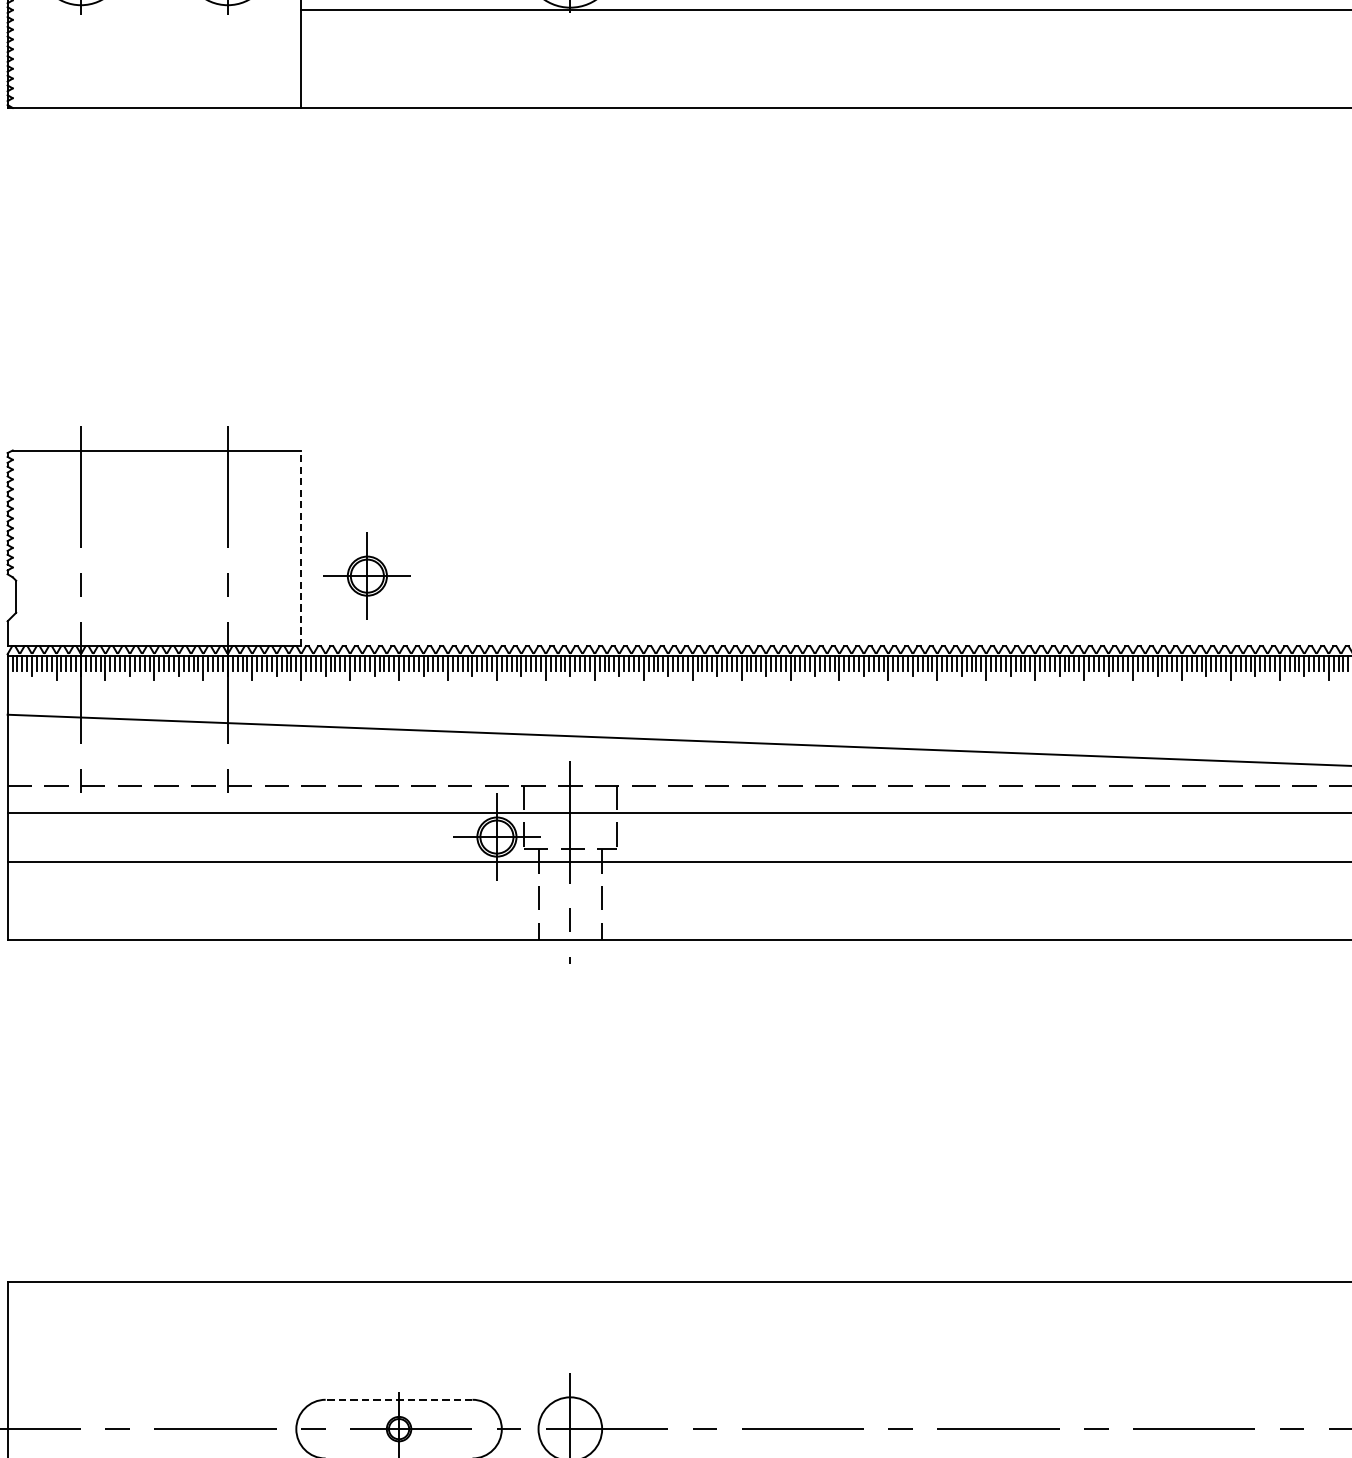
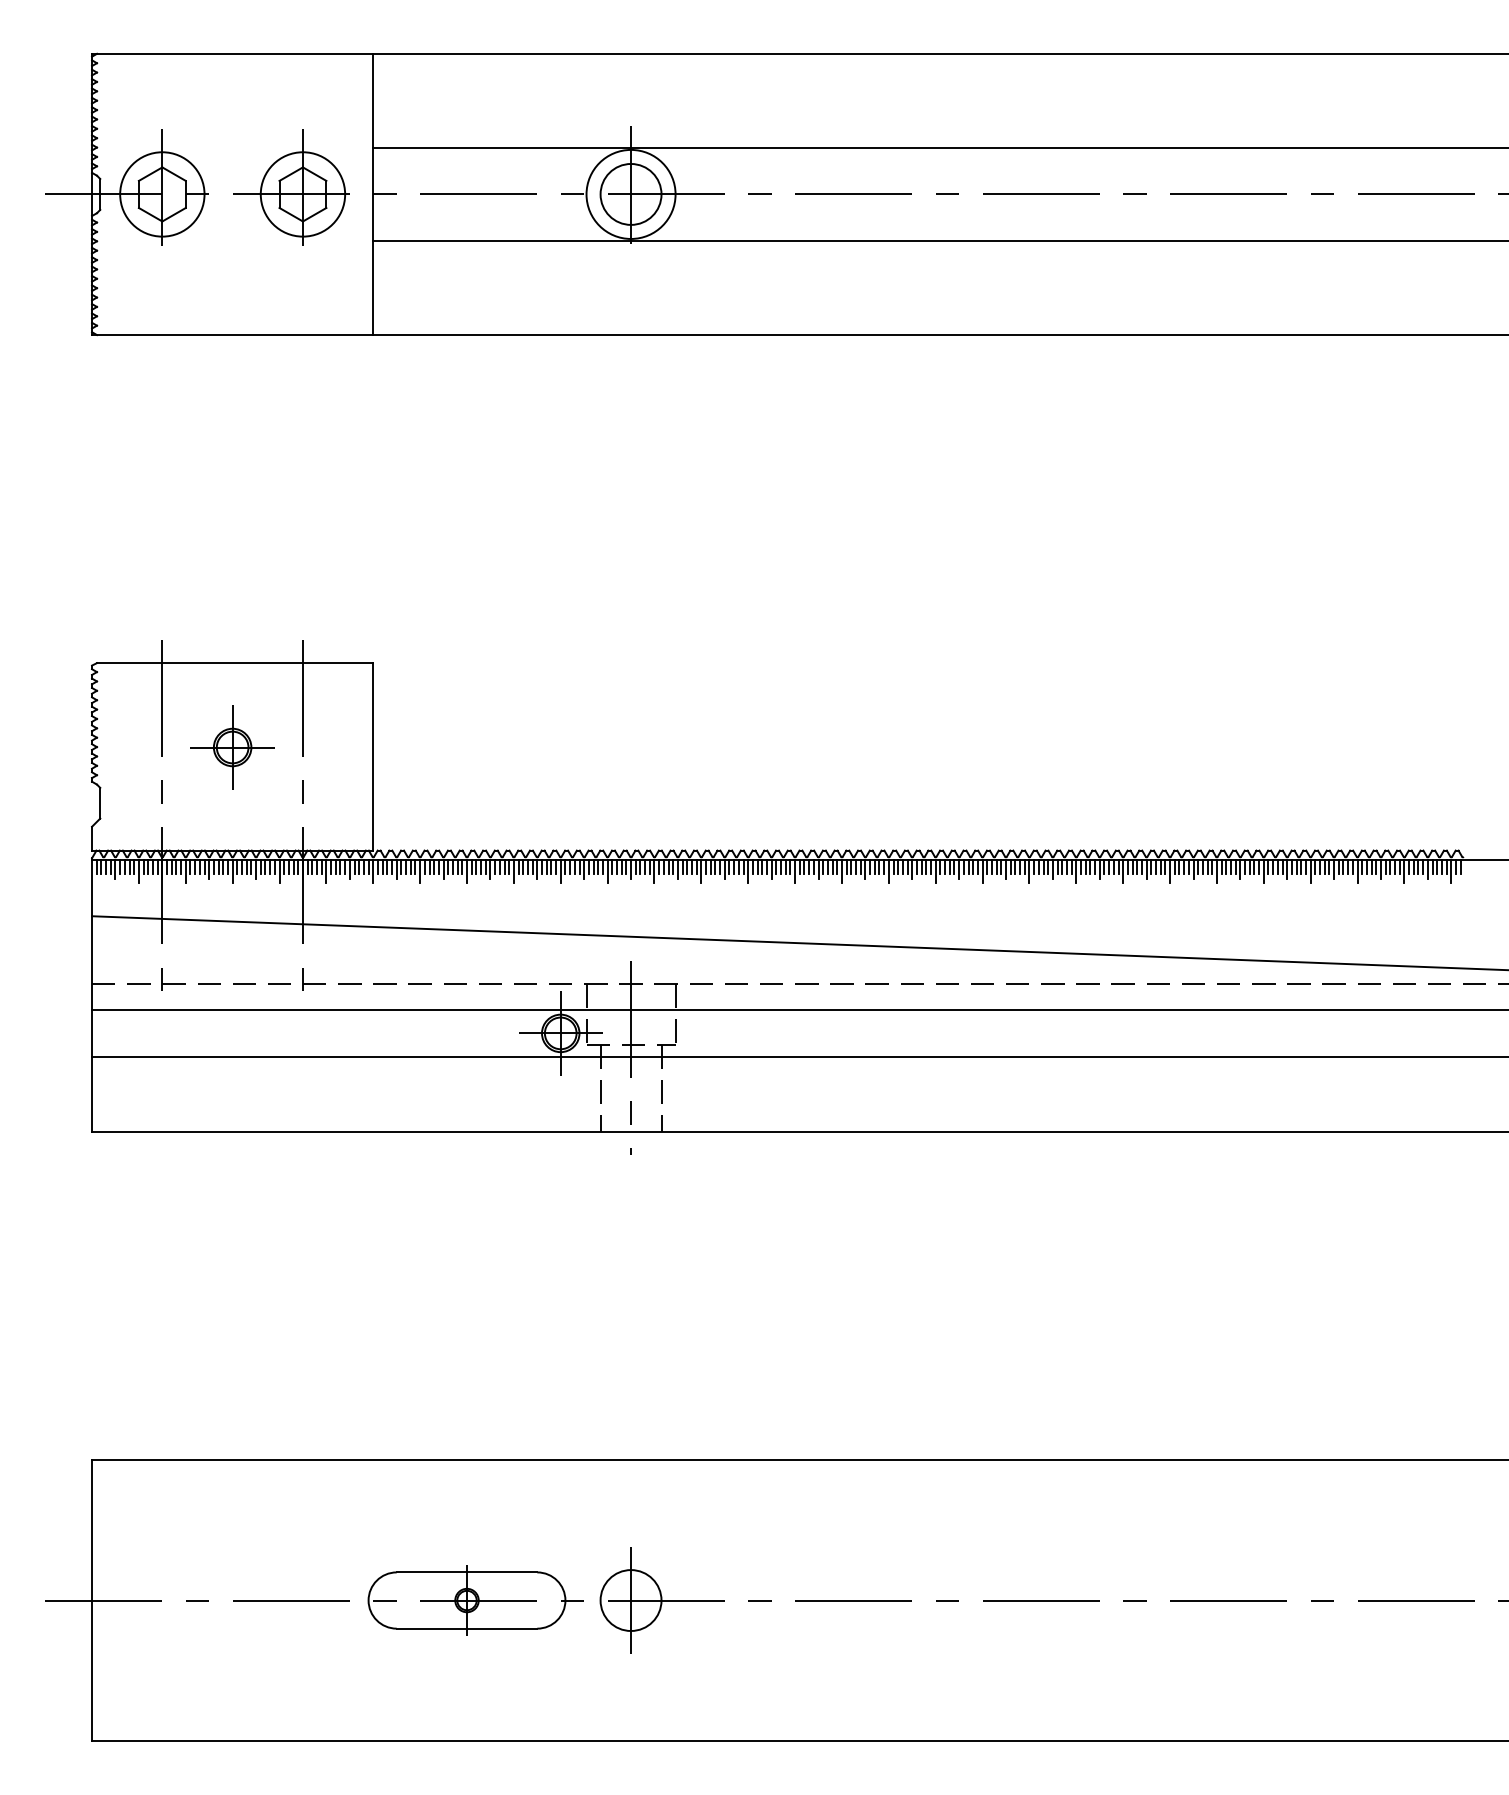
line: (301, 547) -> (373, 756), dashed -> solid
part: (367, 576) -> (232, 747), moved
line: (398, 1399) -> (466, 1572), dashed -> solid

